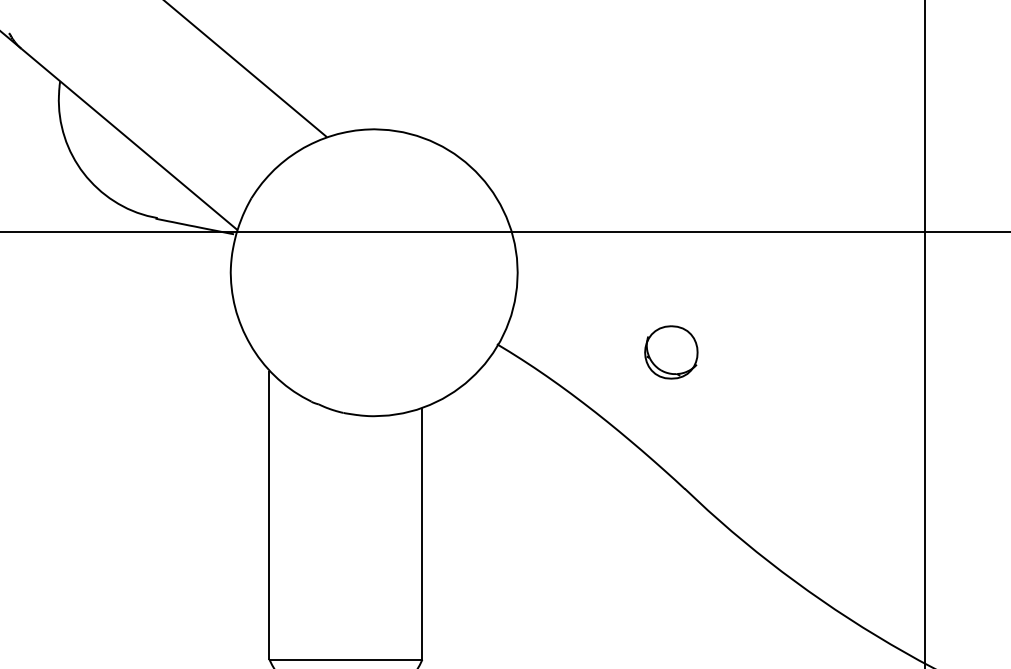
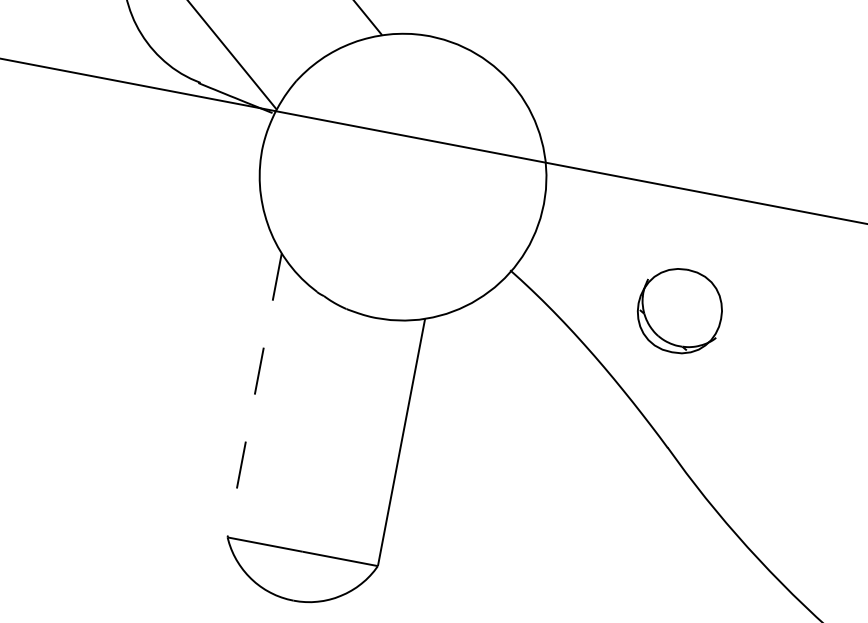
part: (671, 352) -> (680, 311), size x1.6
line: (269, 515) -> (254, 395), solid -> dashed

